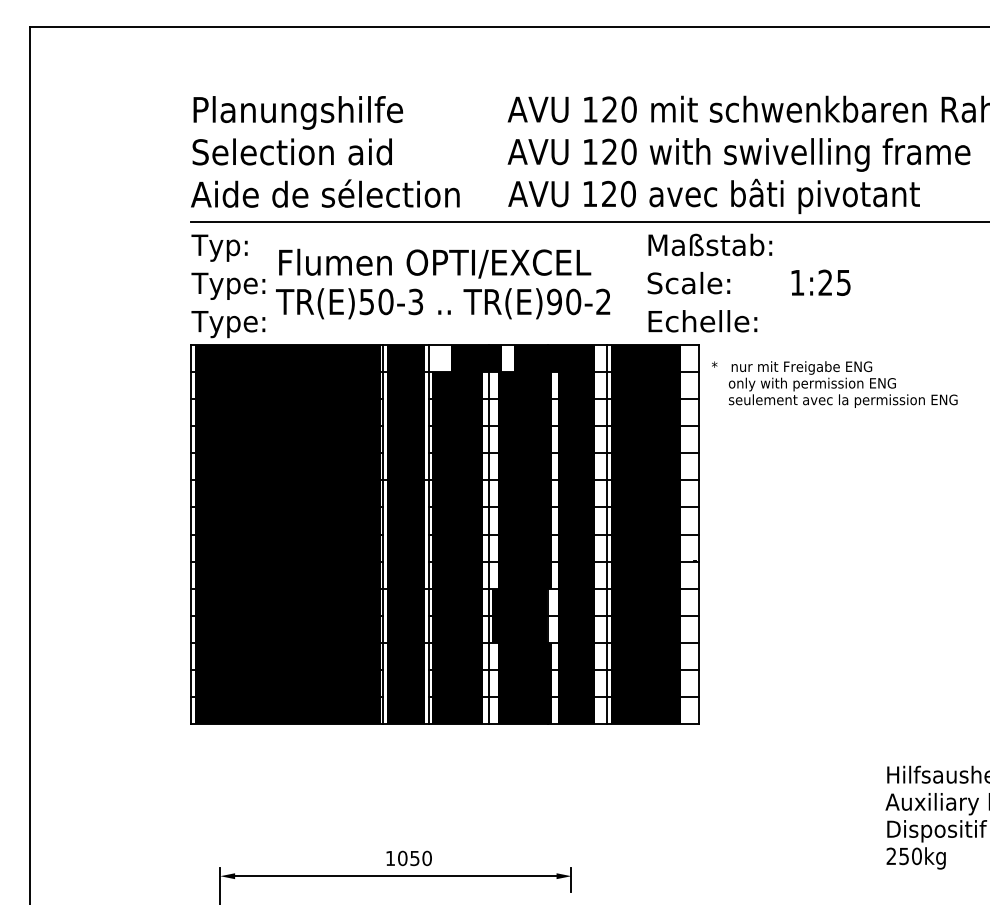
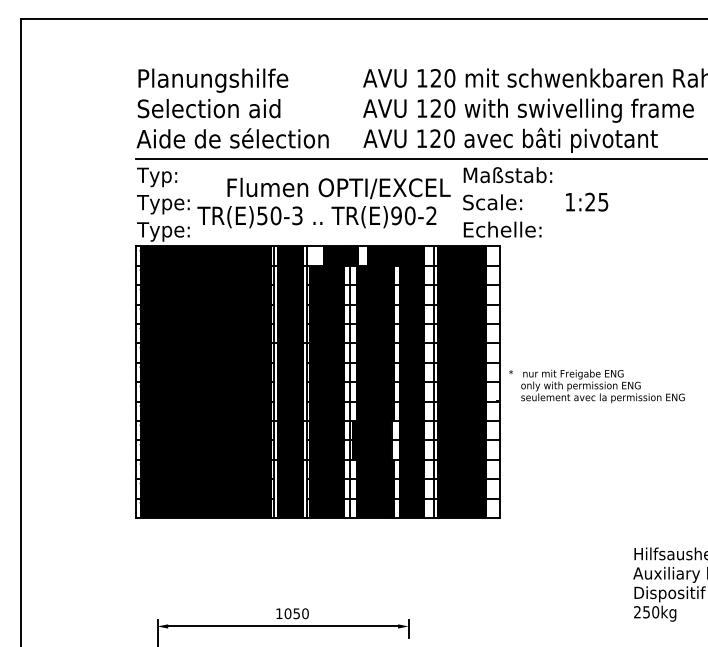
text: (435, 263) -> (339, 188), moved
text: (834, 384) -> (596, 386), moved

